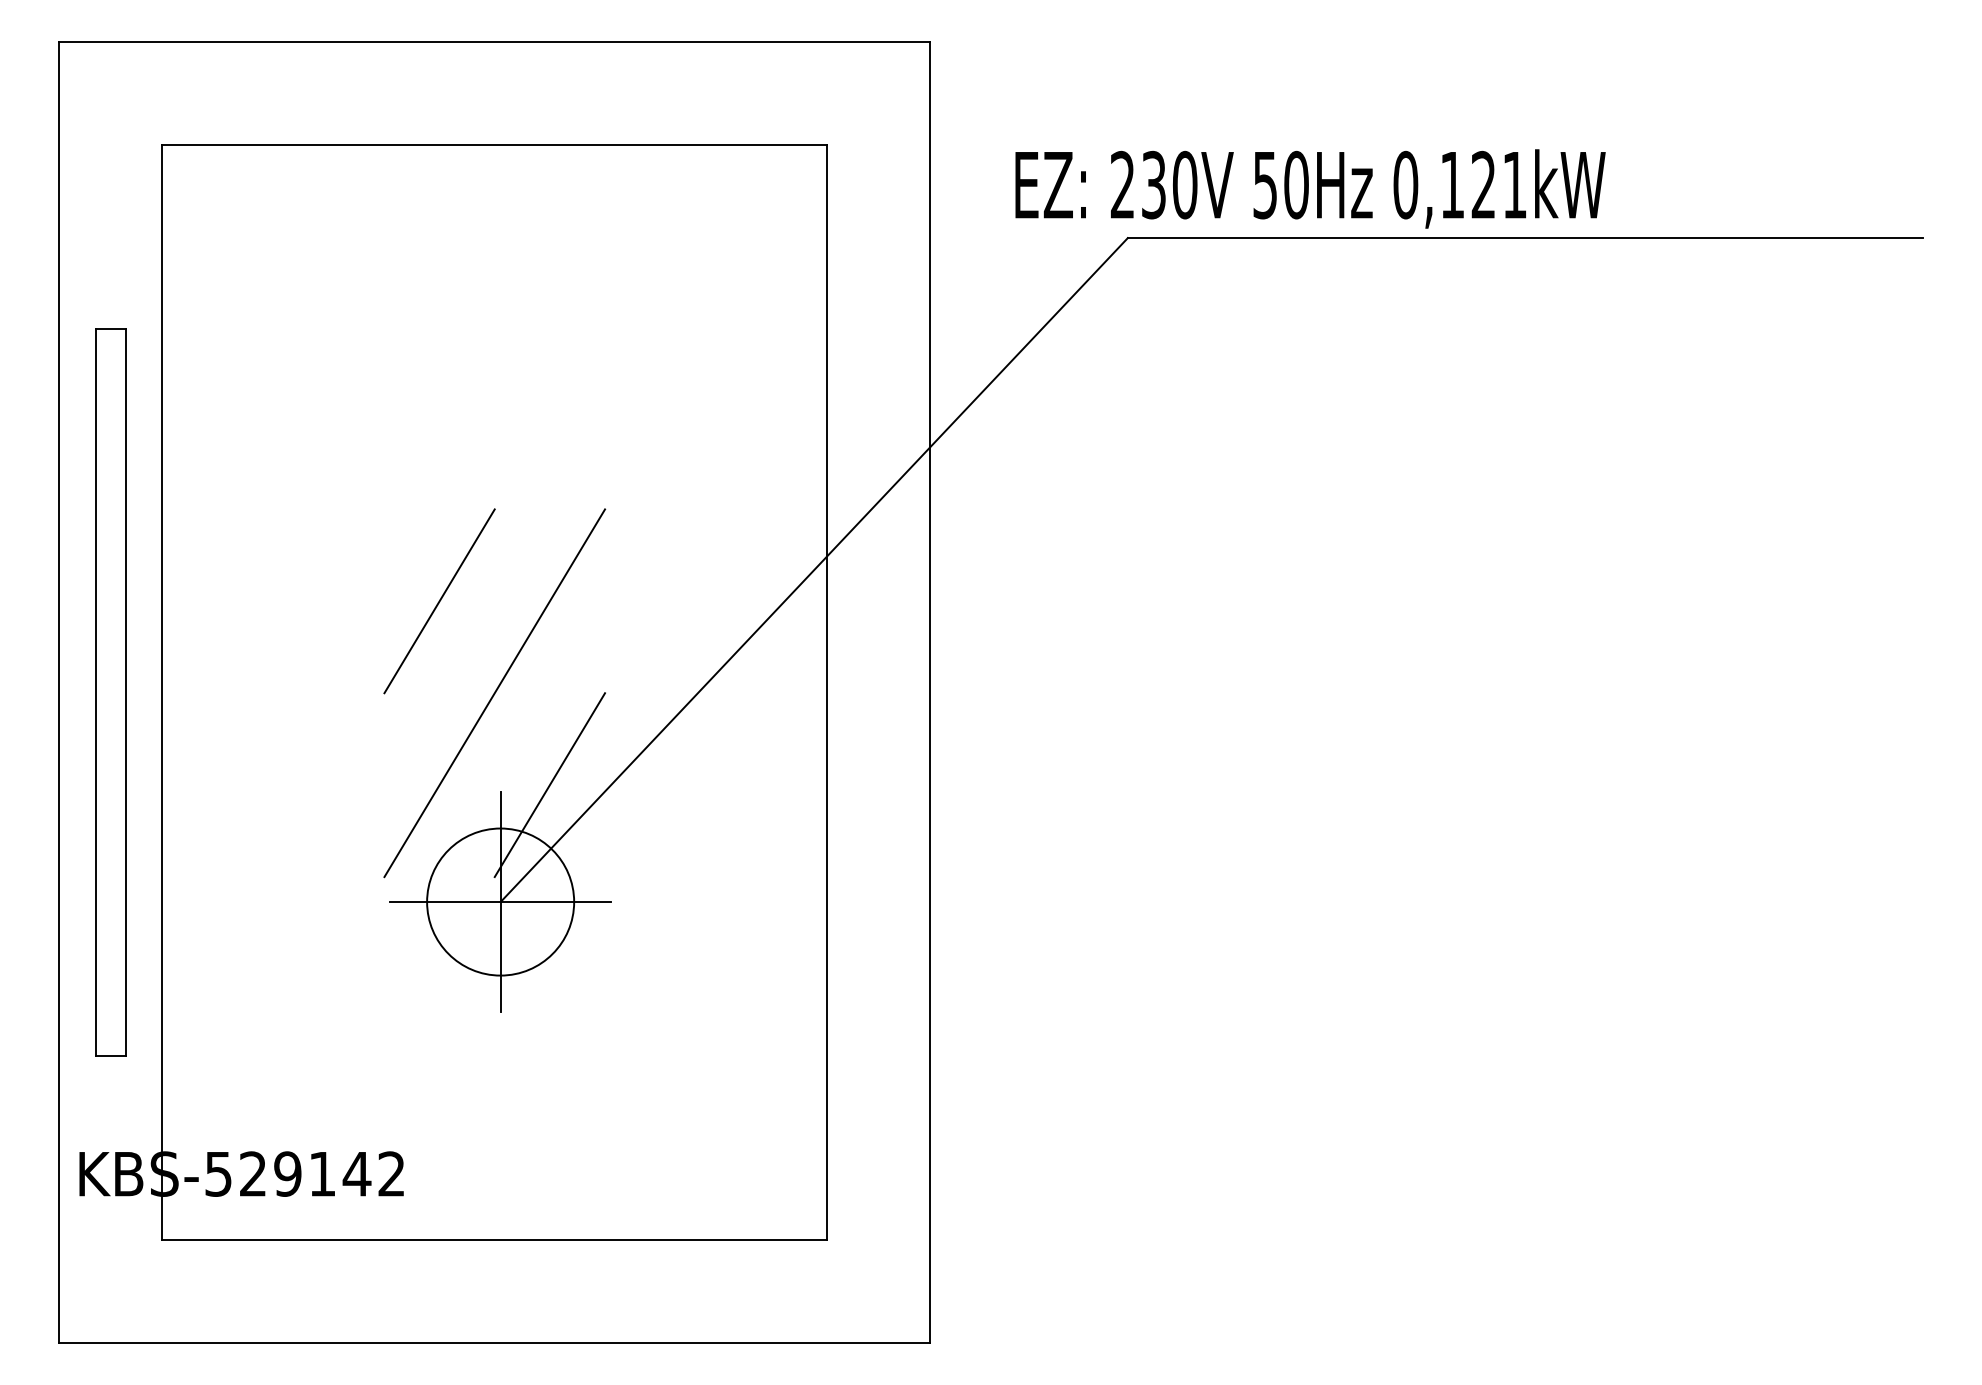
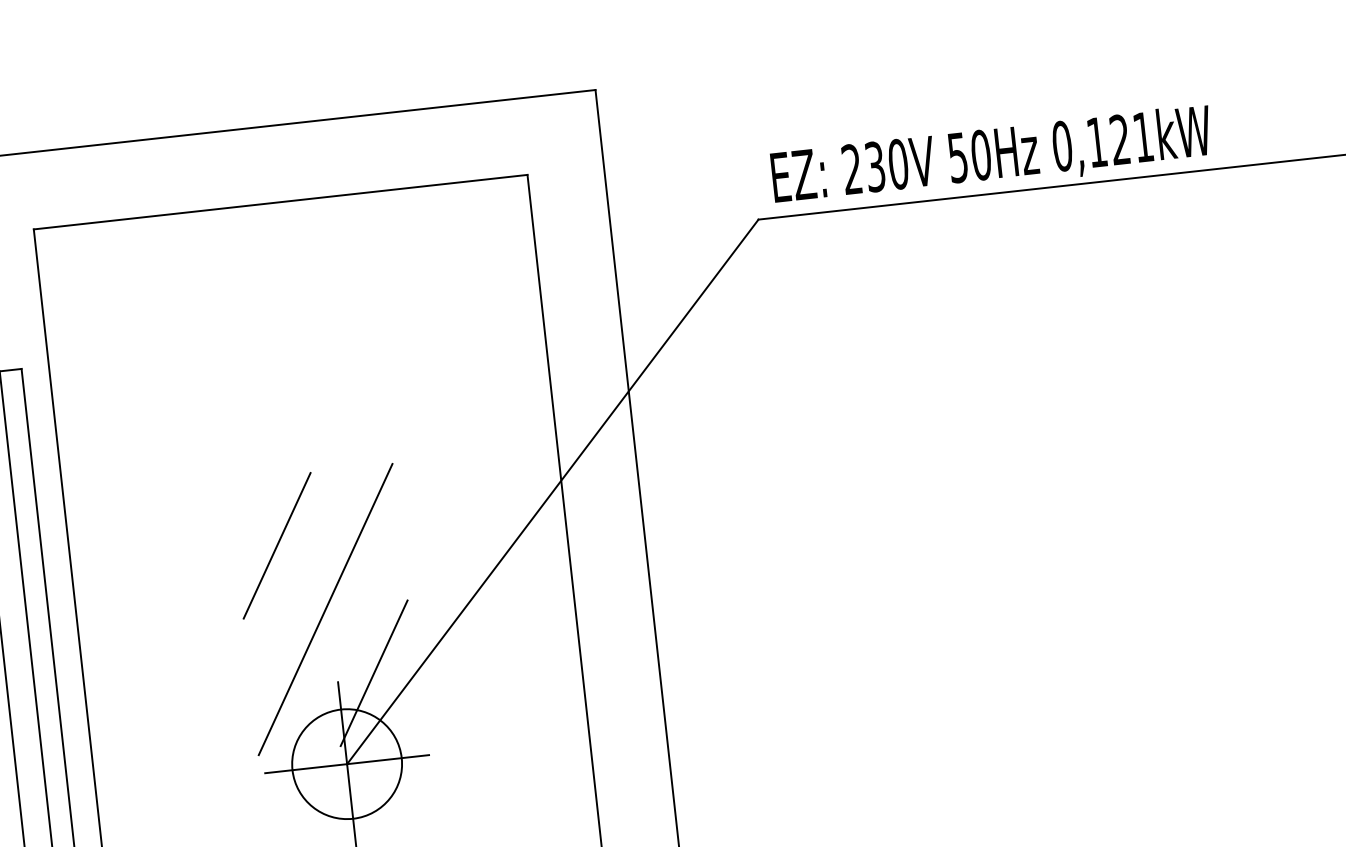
text: (1310, 188) -> (991, 156), moved

